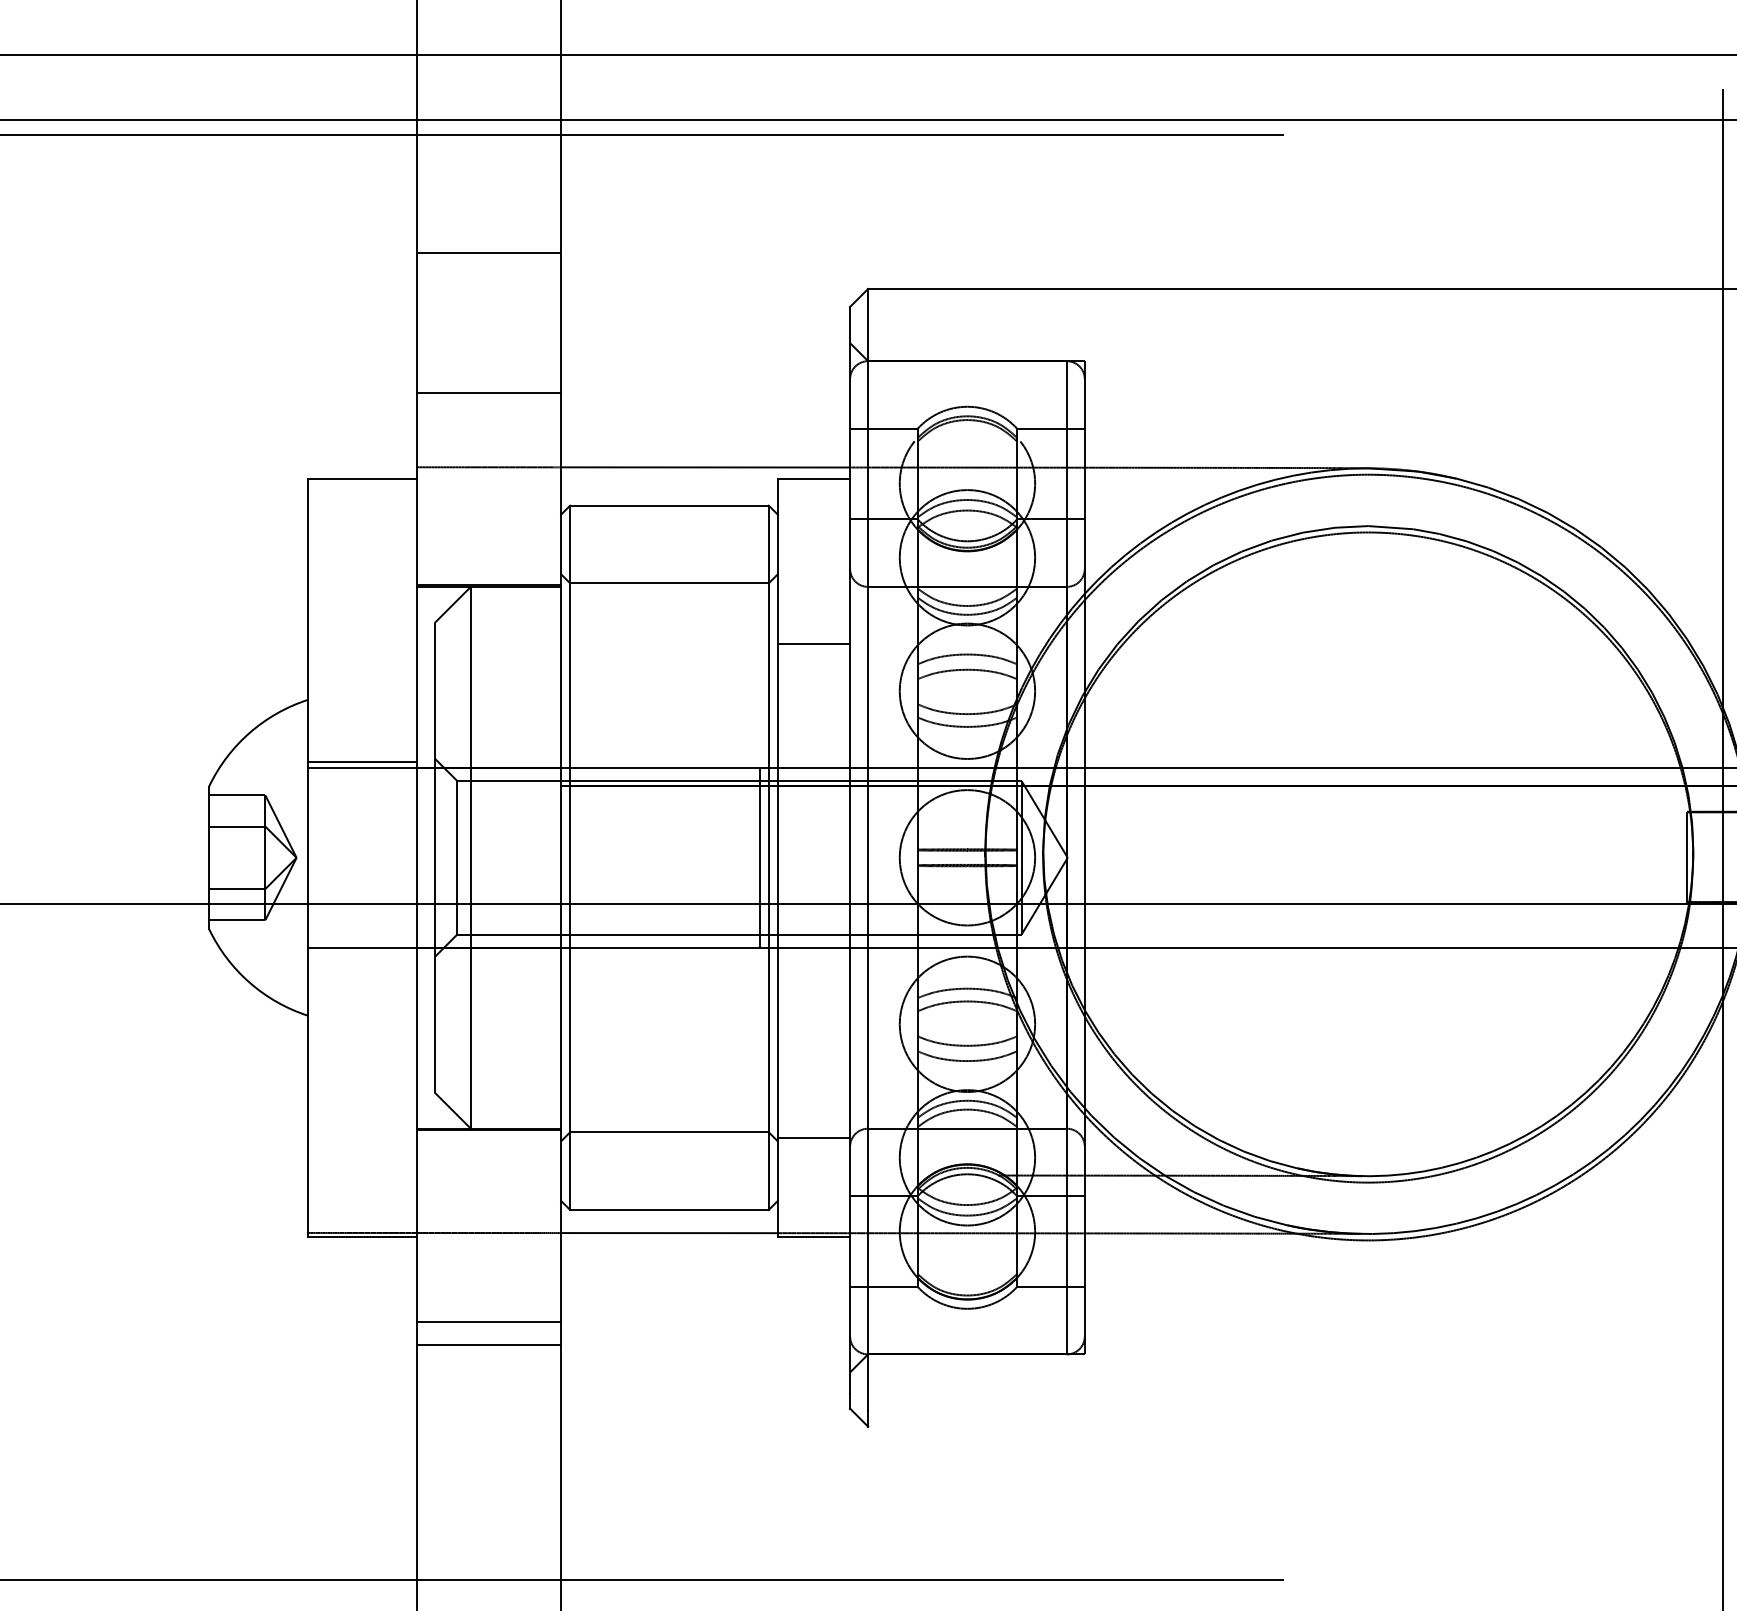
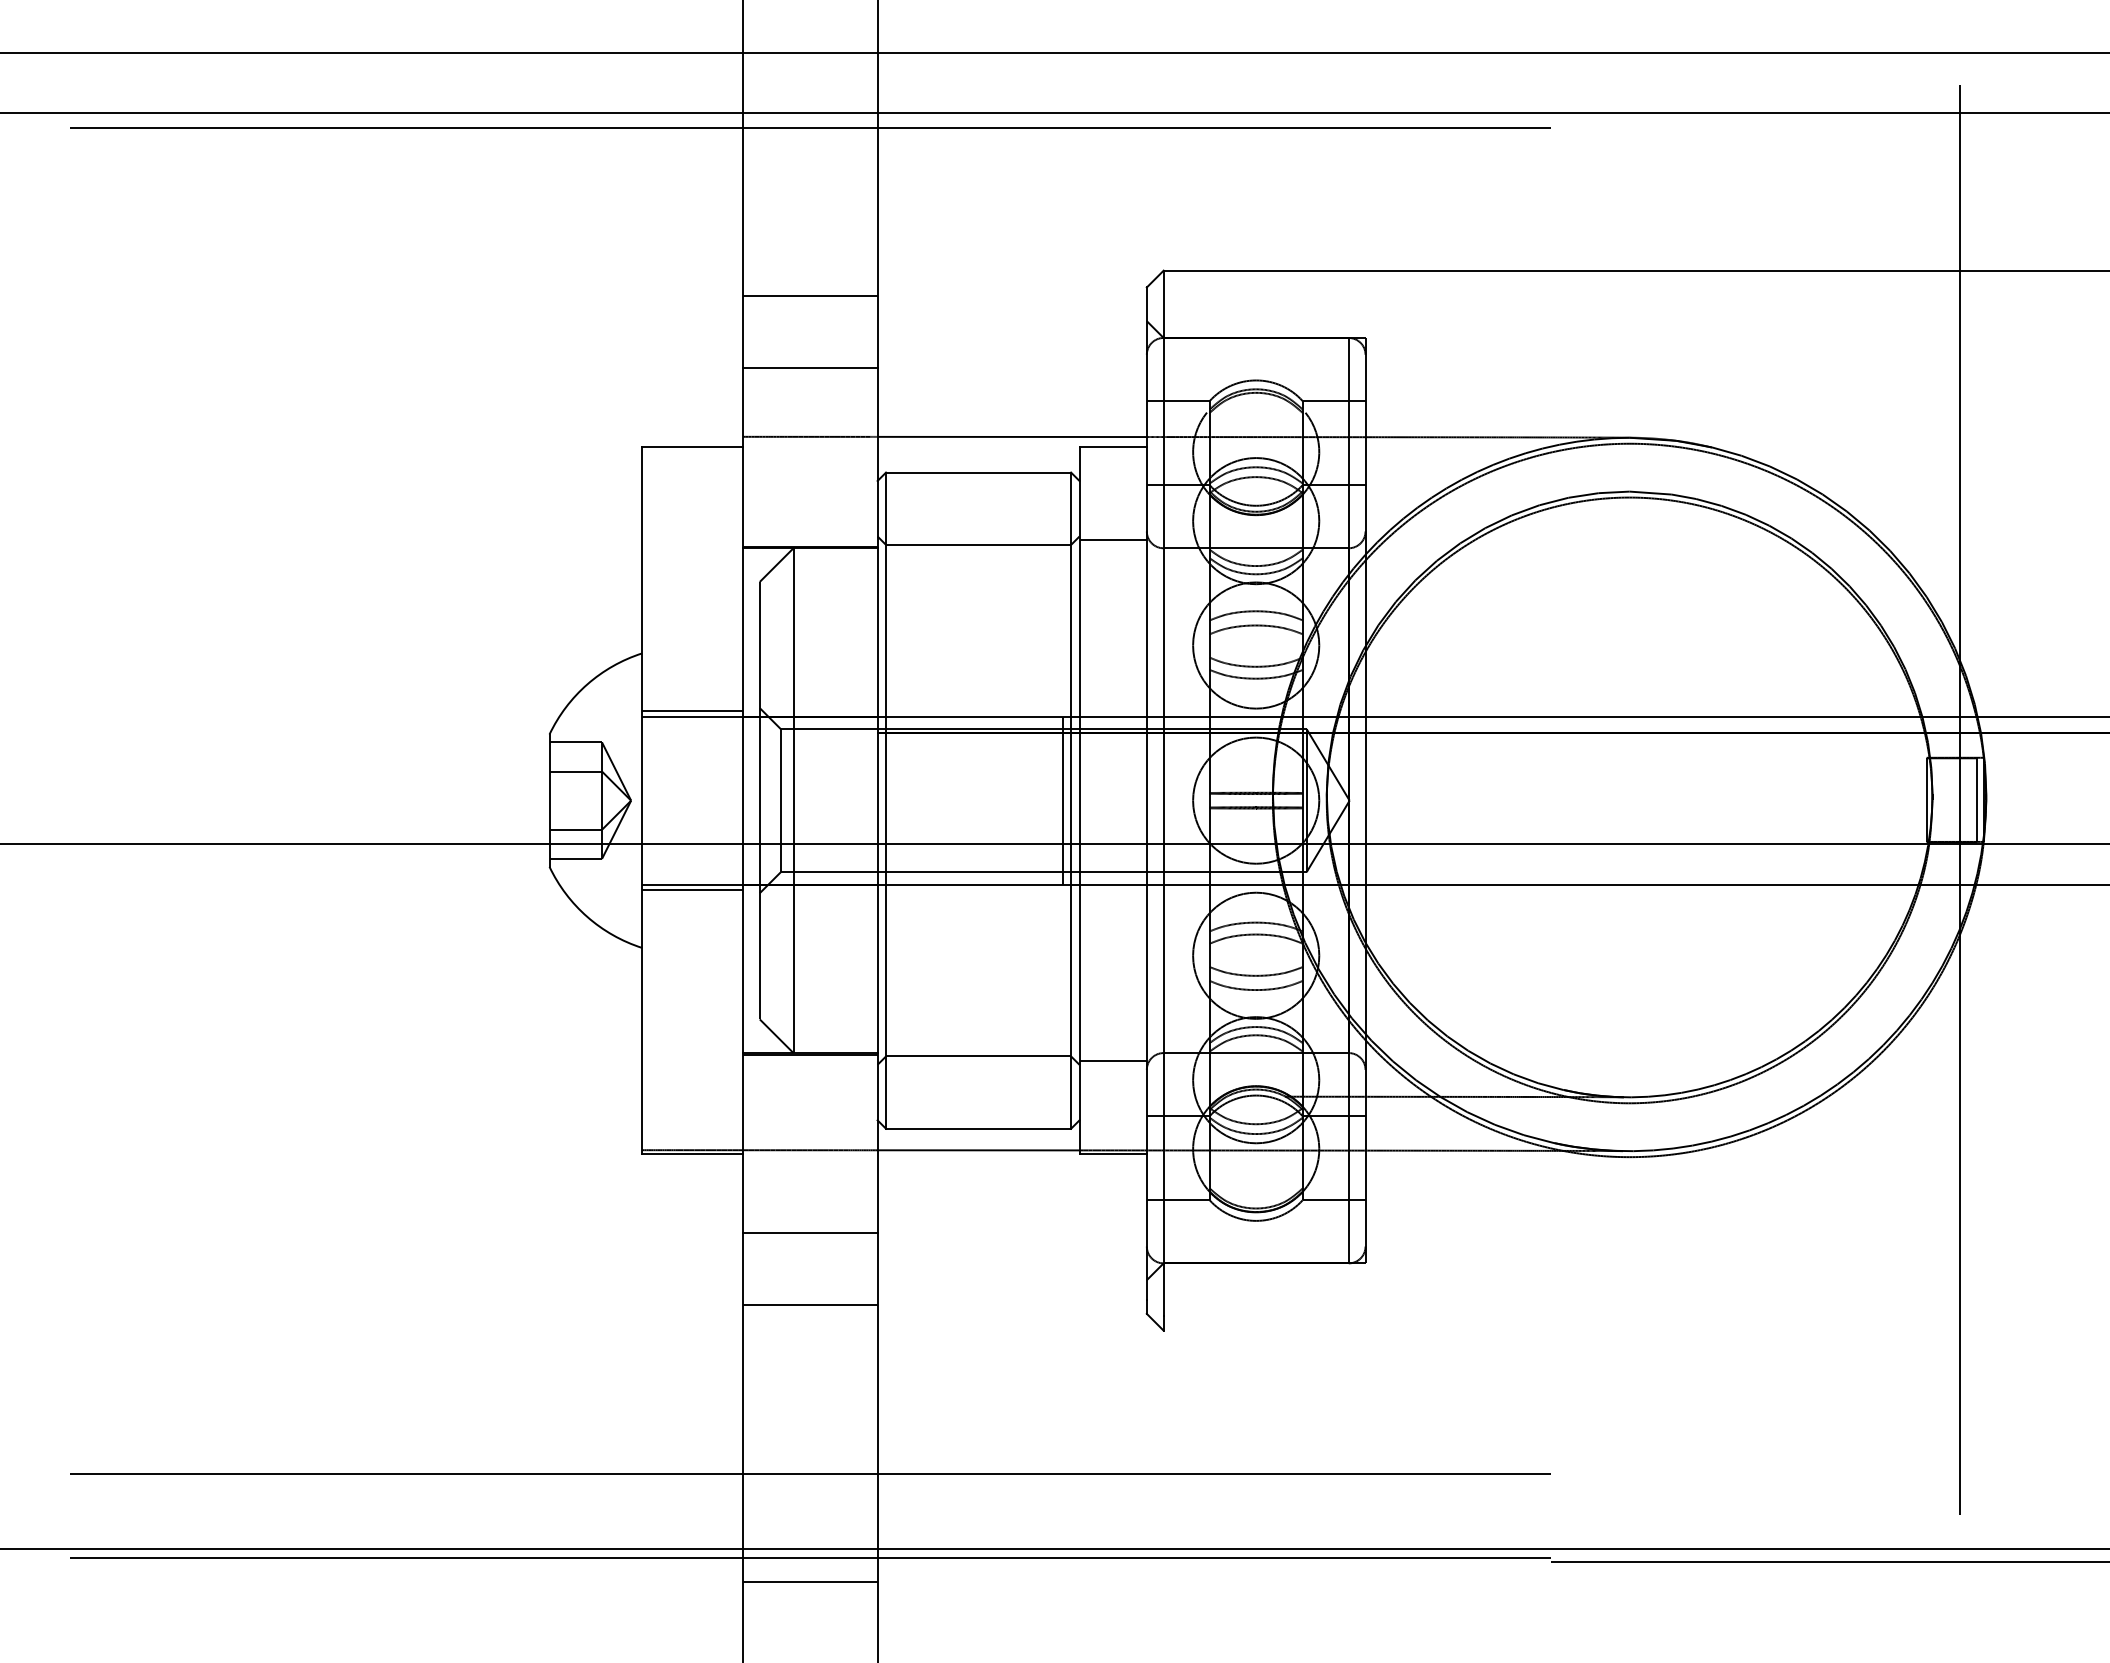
line: (489, 252) -> (810, 295), moved
line: (813, 644) -> (1112, 539), moved
line: (362, 953) -> (692, 889), added
line: (489, 1344) -> (810, 1305), moved

